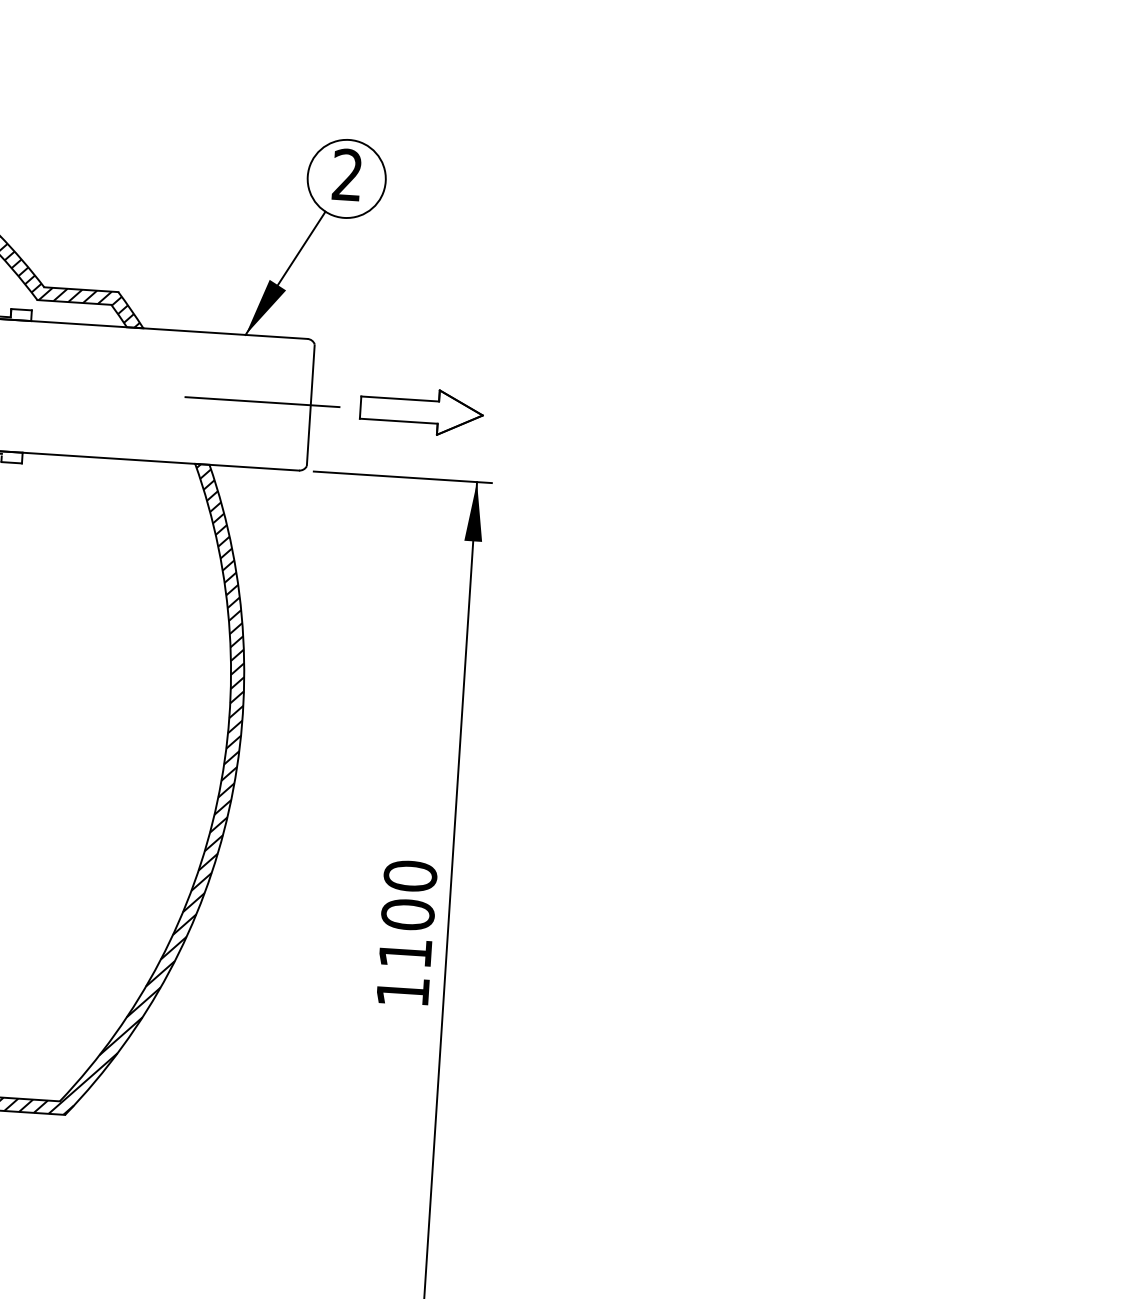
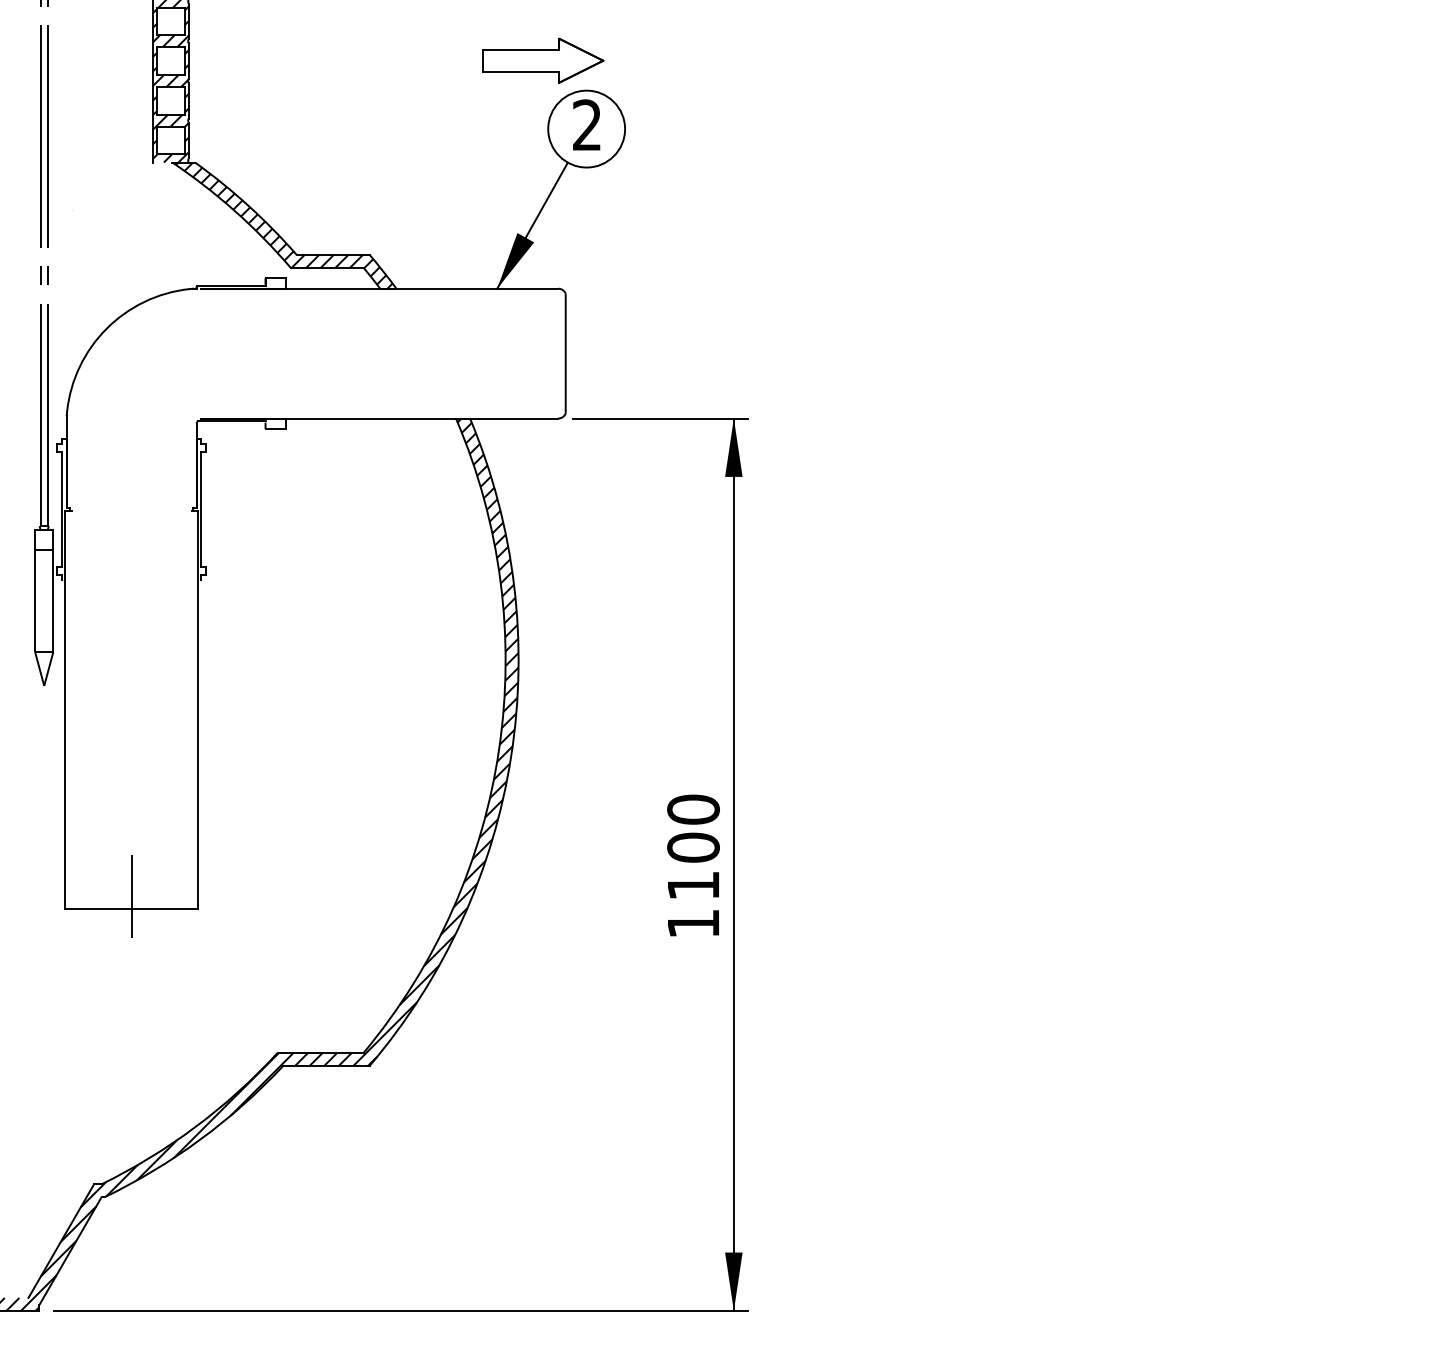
line: (261, 401) -> (517, 353), removed
part: (422, 411) -> (543, 60), moved

